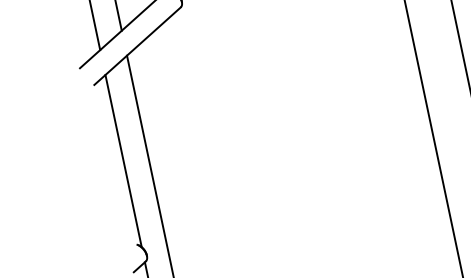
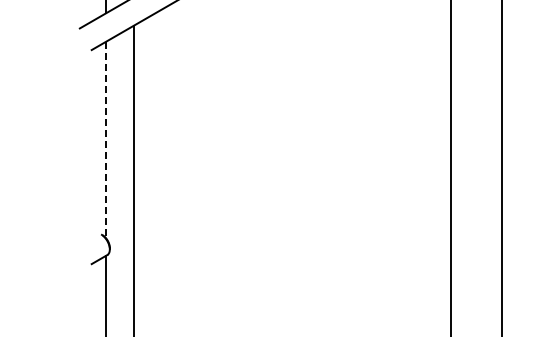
line: (123, 161) -> (106, 140), solid -> dashed

